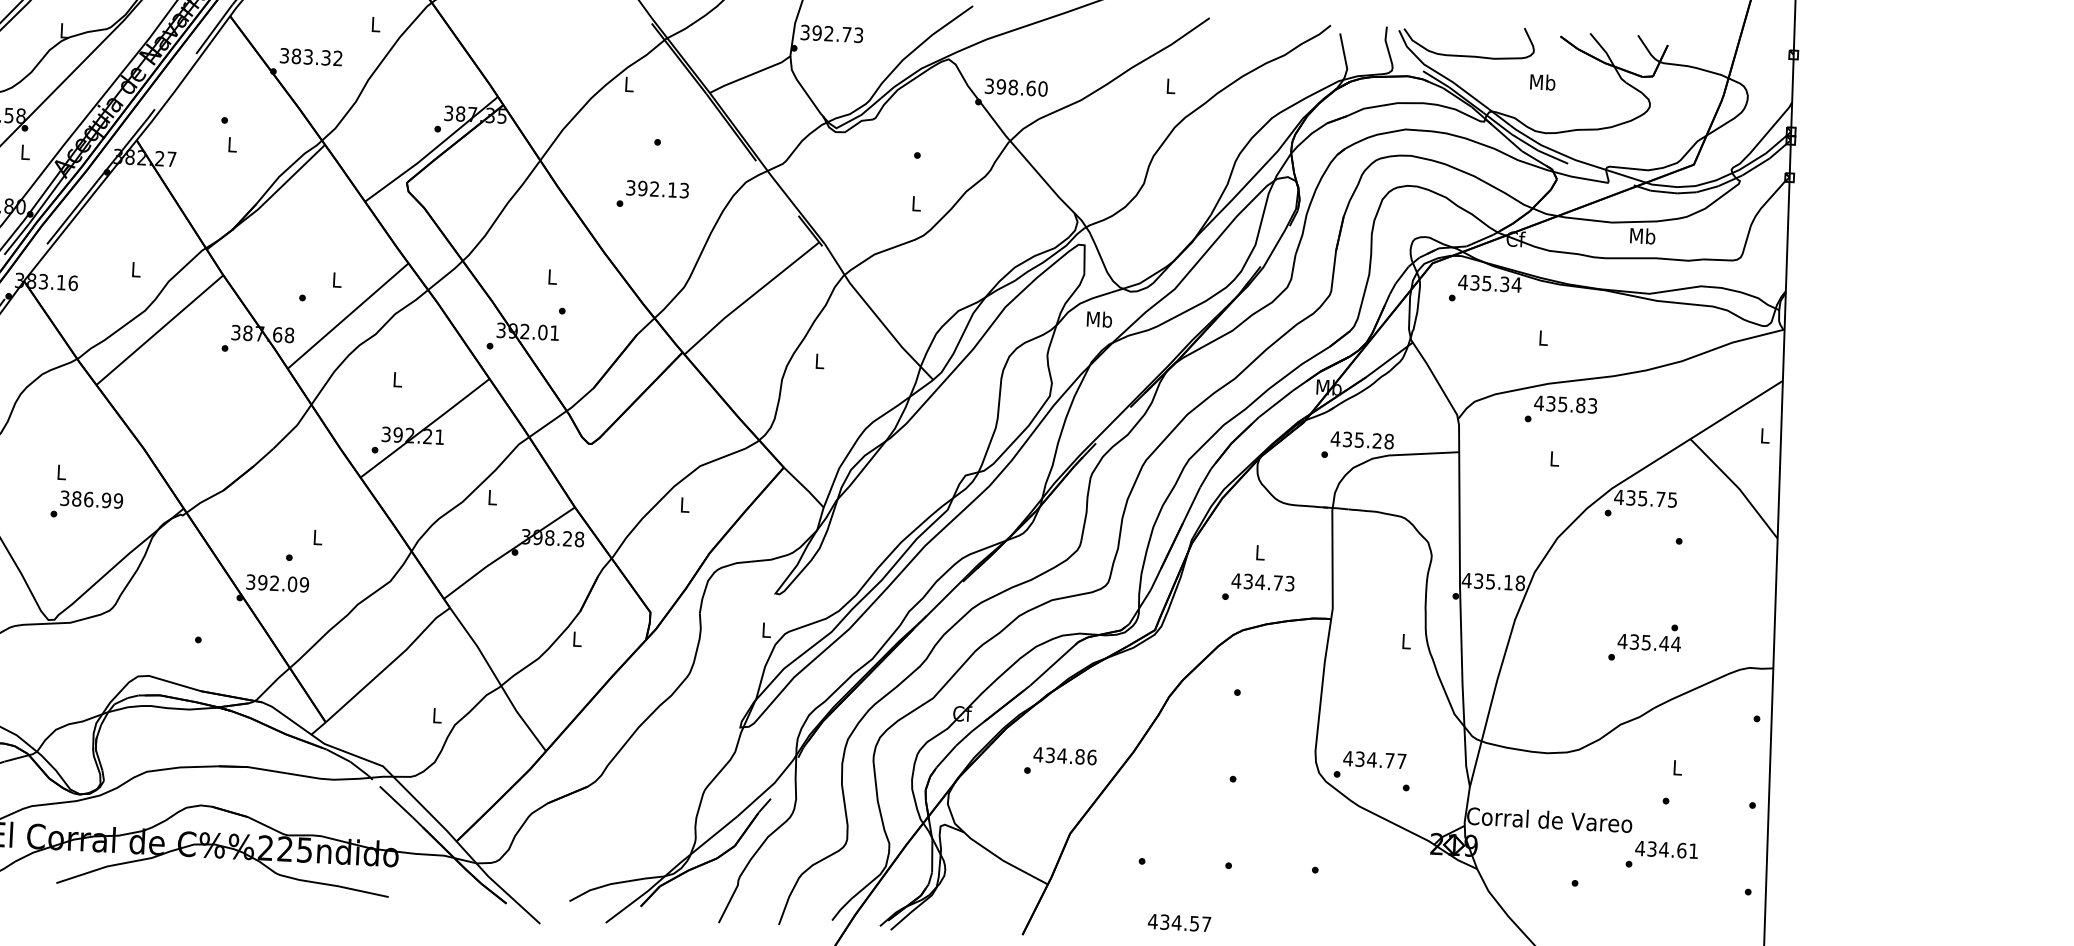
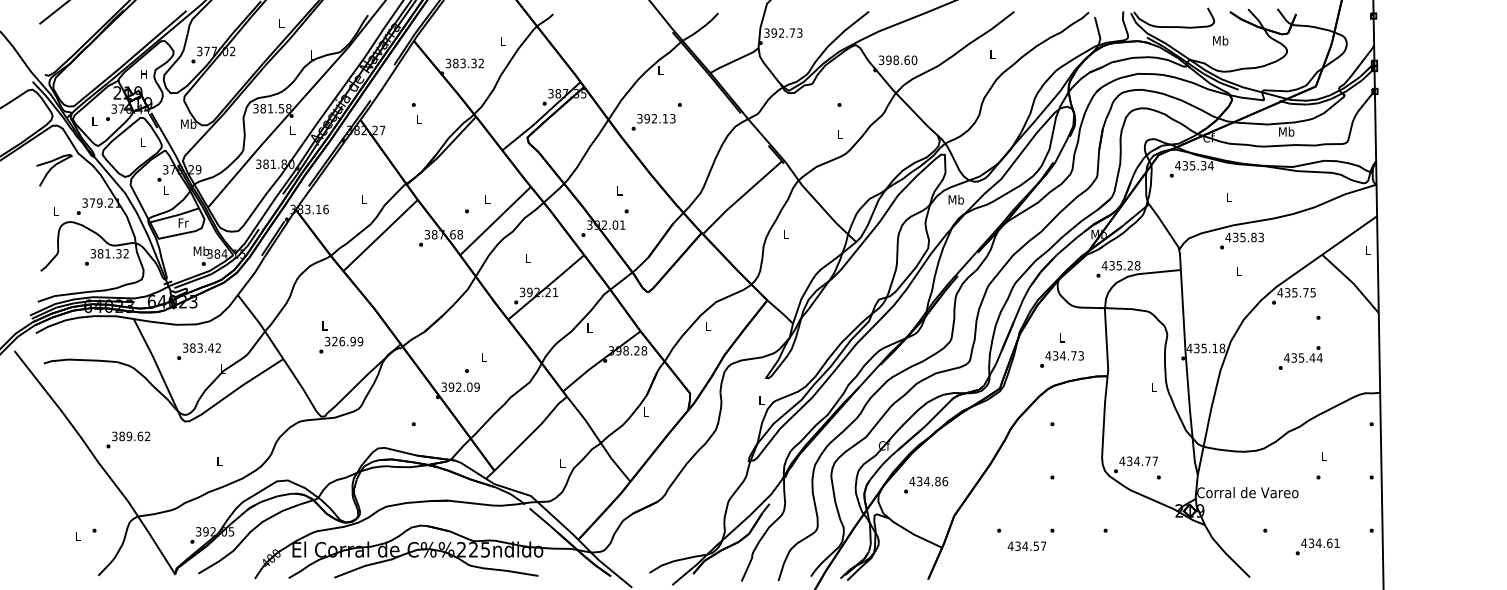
text: (652, 195) -> (653, 122), moved
text: (76, 498) -> (334, 341), 386.99 -> 326.99
text: (1644, 641) -> (1300, 357), moved
text: (1061, 760) -> (926, 484), moved
text: (1661, 854) -> (1317, 546), moved
text: (1178, 921) -> (1026, 545), moved

